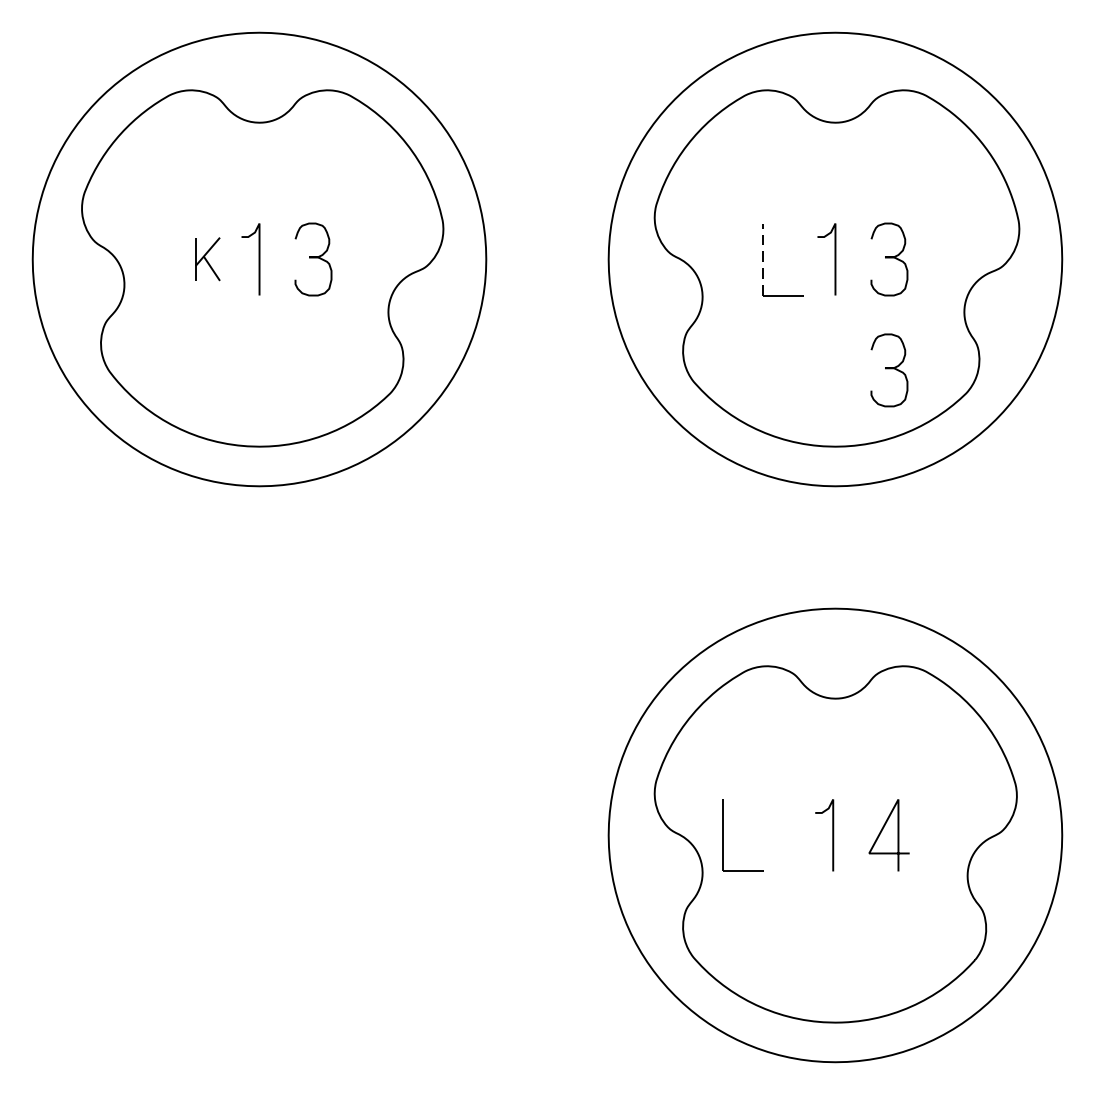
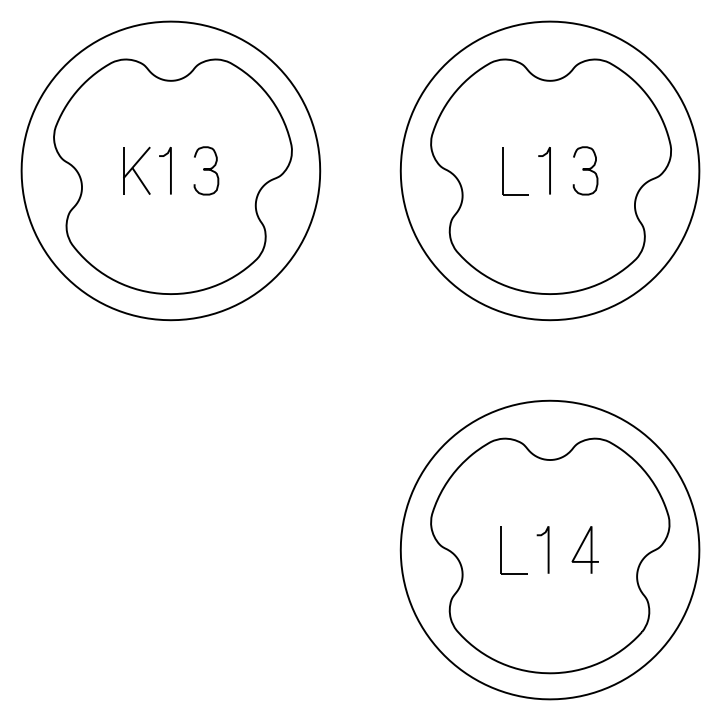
part: (207, 258) -> (136, 170), size x1.67
line: (763, 258) -> (502, 170), dashed -> solid
curve: (889, 369) -> (585, 243), removed
part: (723, 836) -> (501, 550), moved

